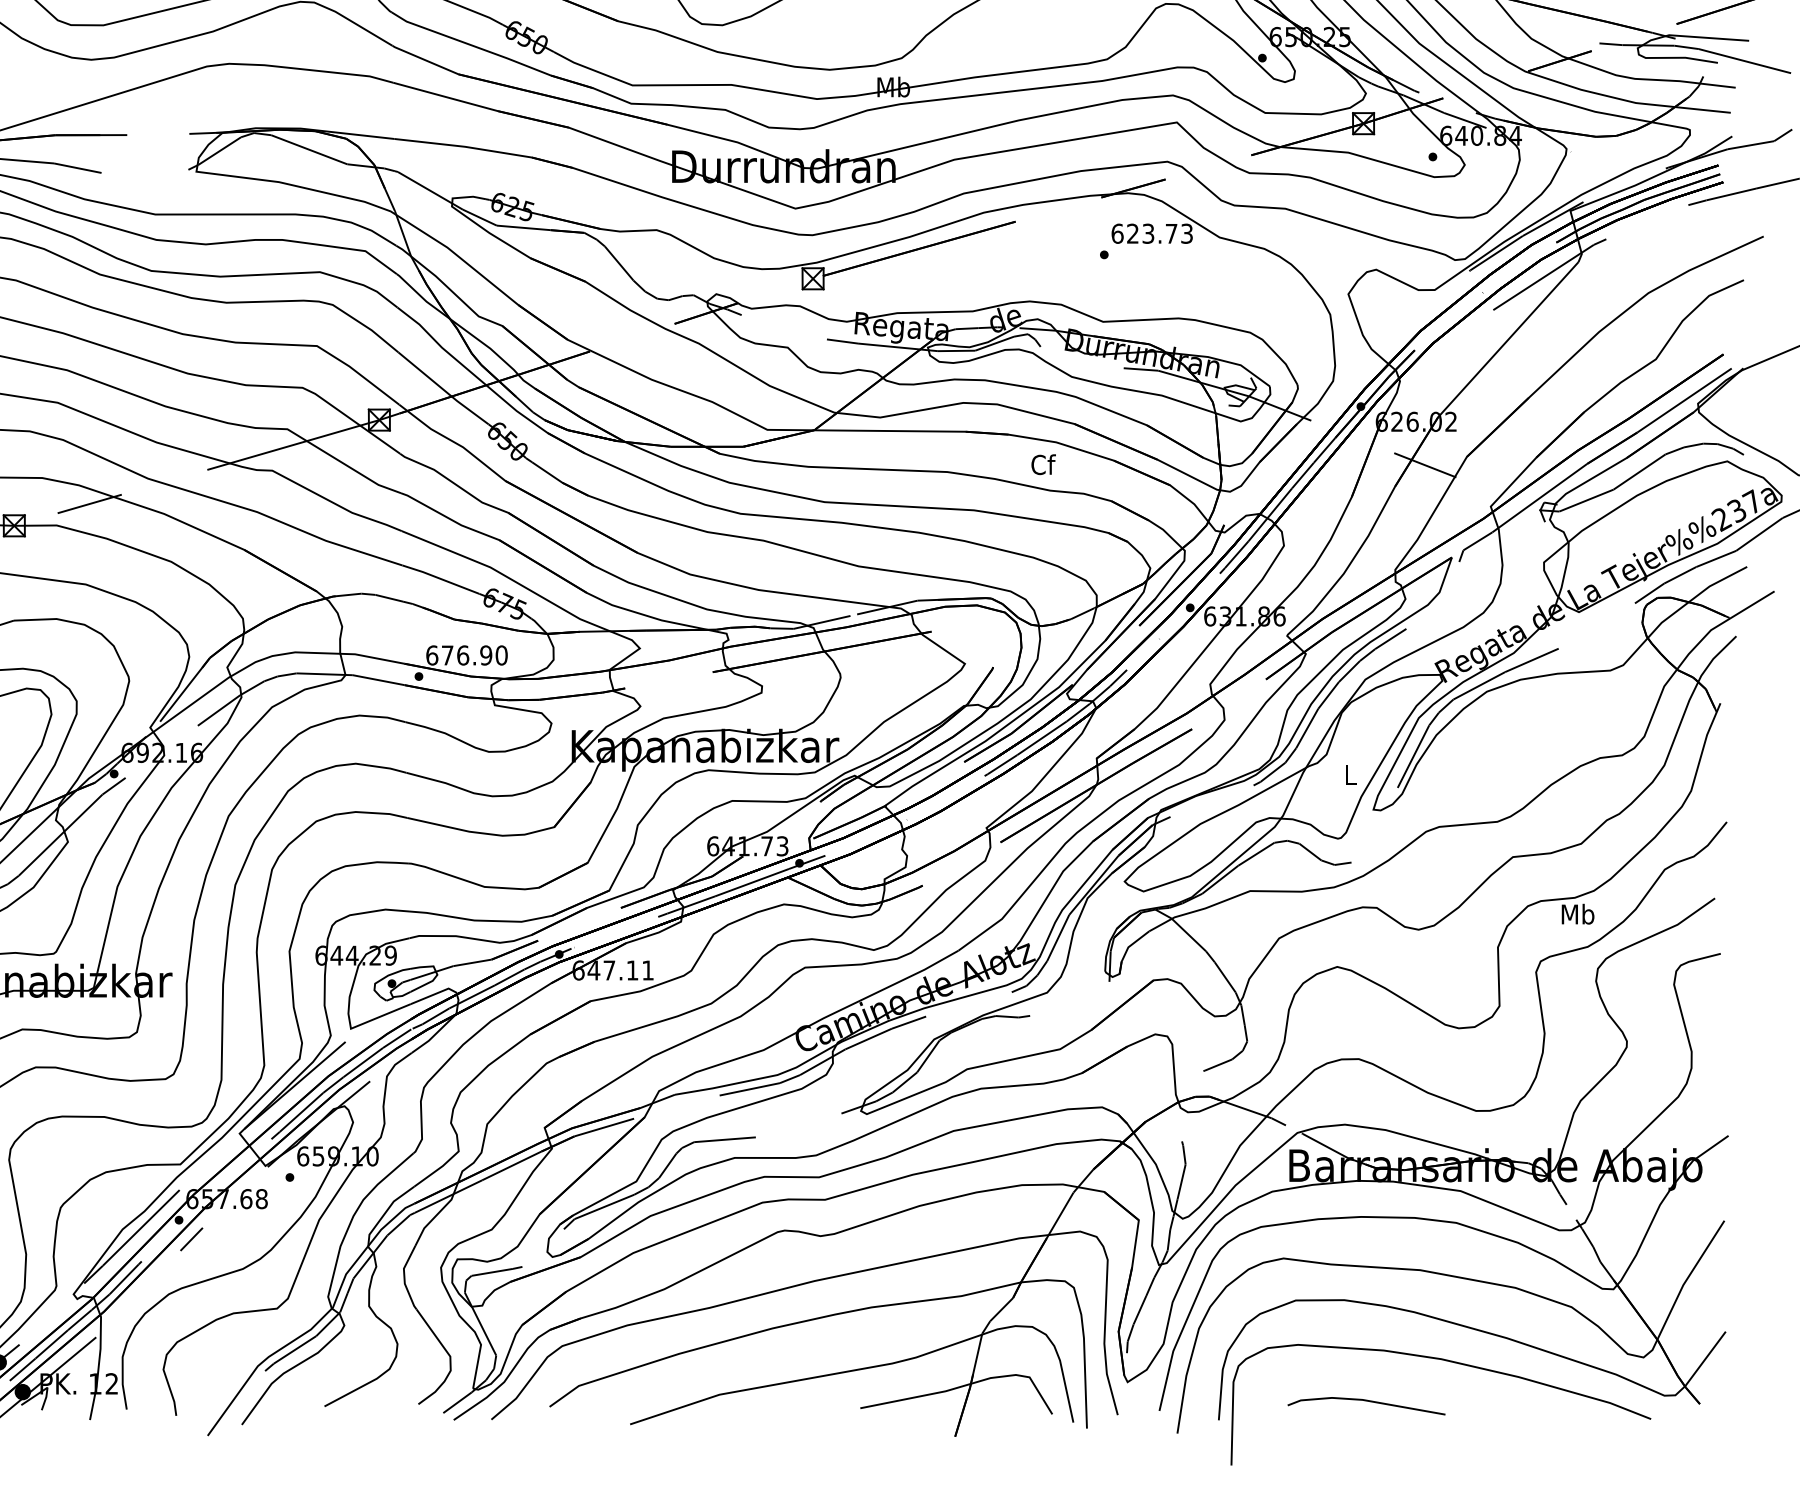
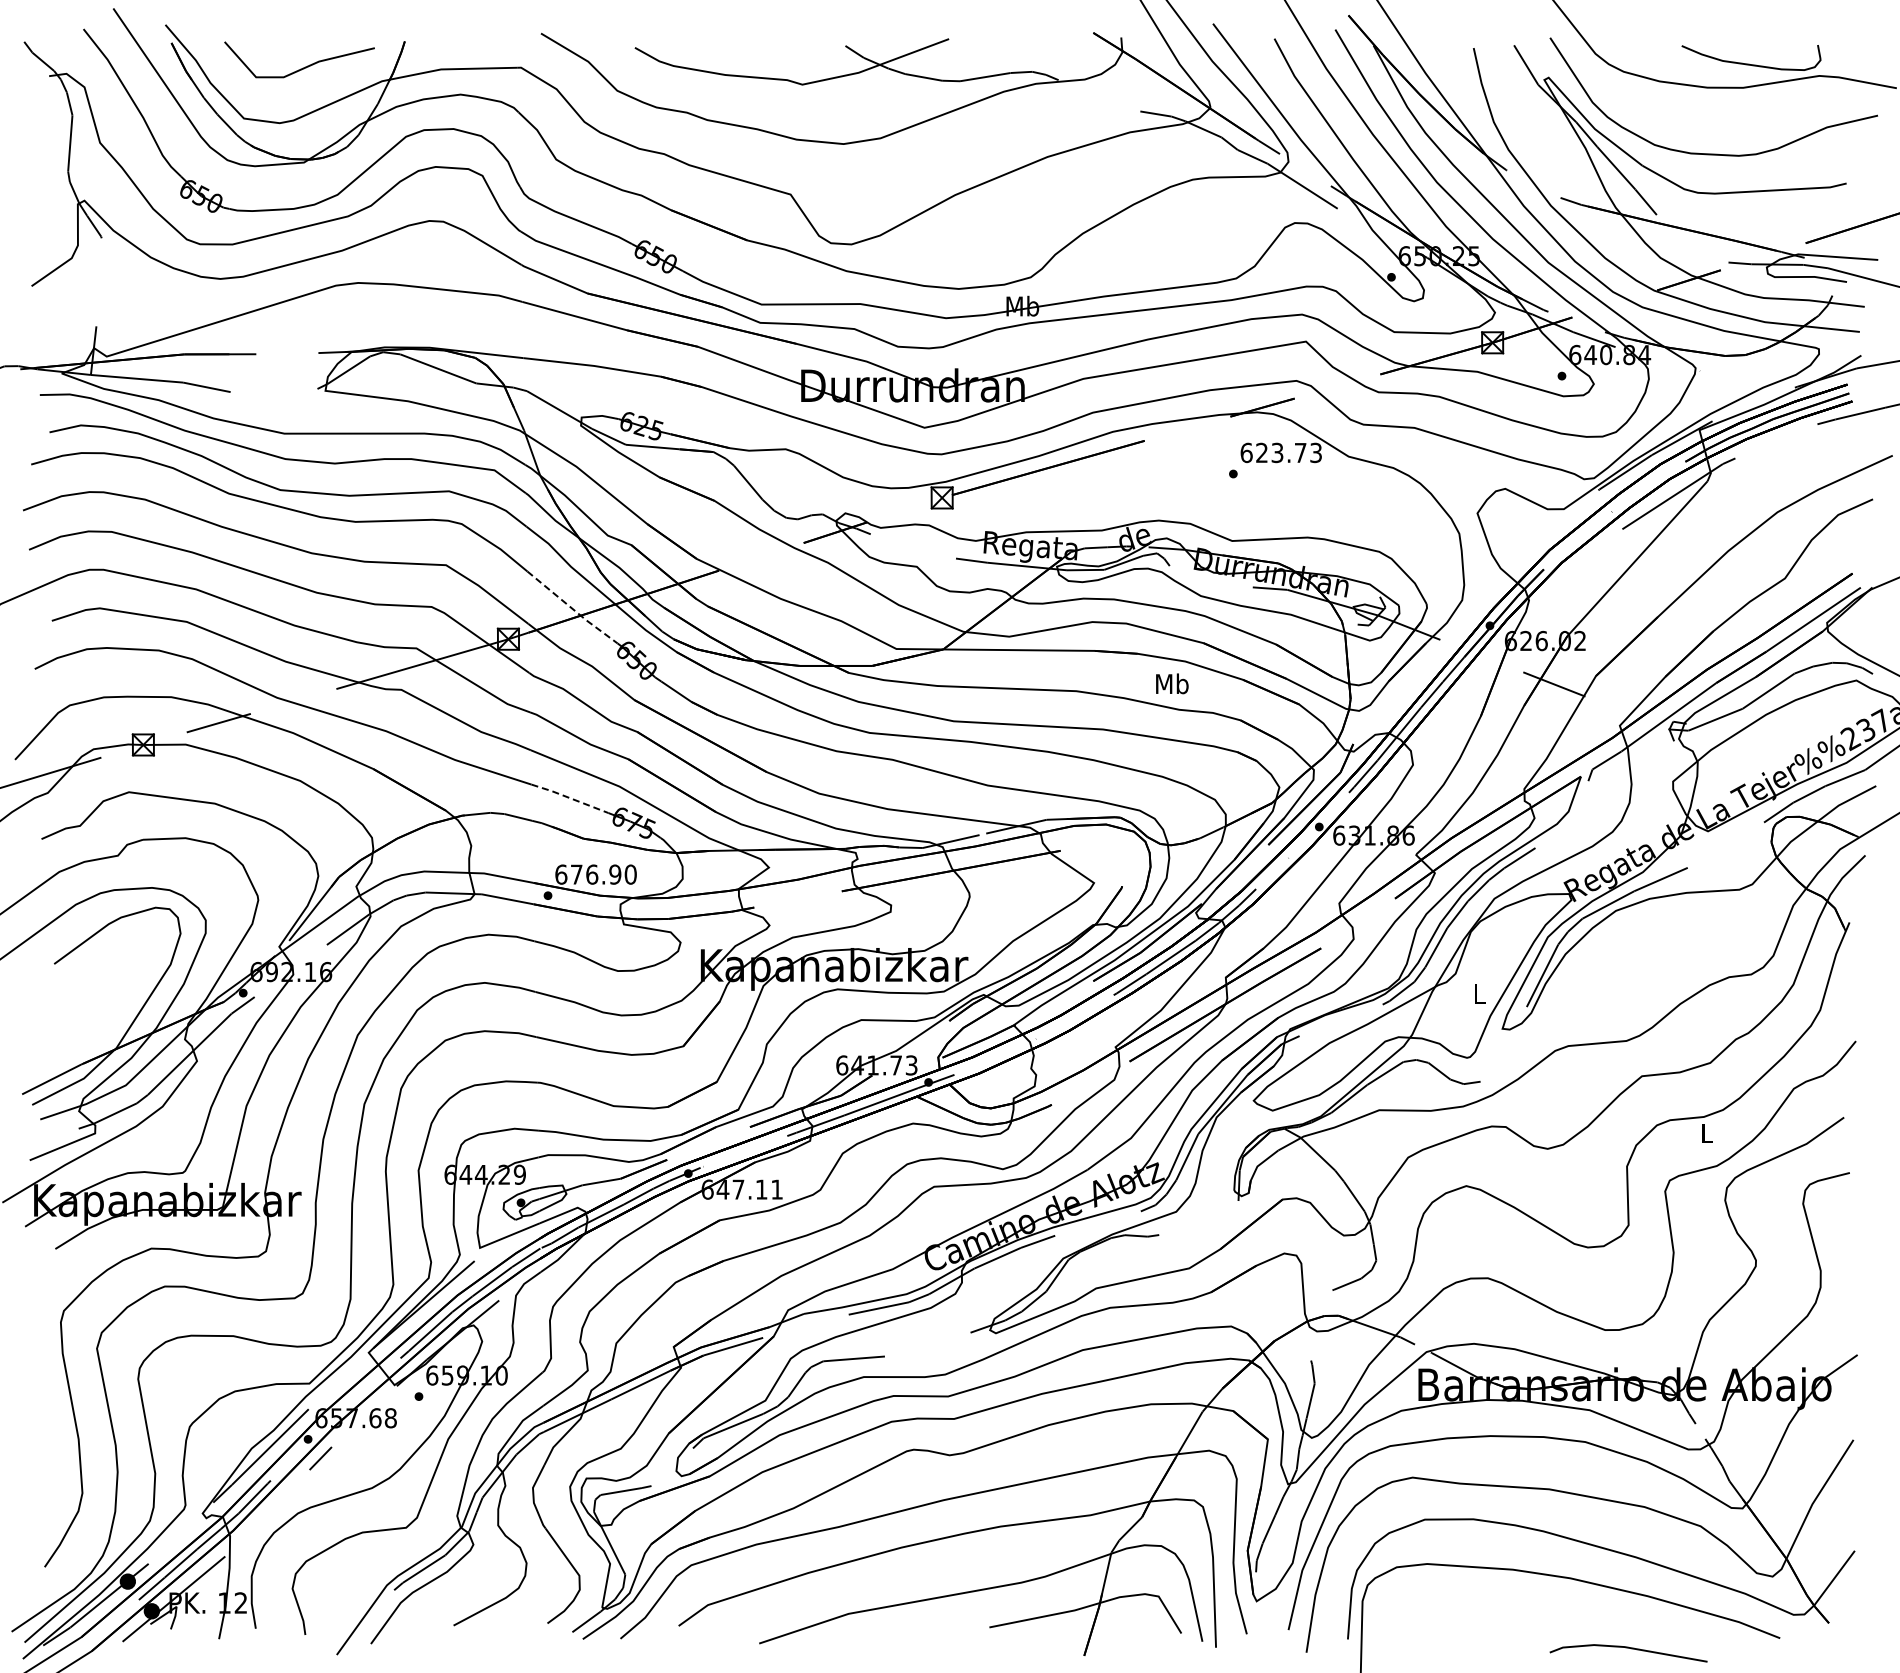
line: (443, 389) -> (572, 608), solid -> dashed
text: (1043, 464) -> (1172, 683), Cf -> Mb
line: (440, 578) -> (569, 797), solid -> dashed
text: (1577, 914) -> (1706, 1133), Mb -> L
line: (1366, 1401) -> (1628, 1648), moved

